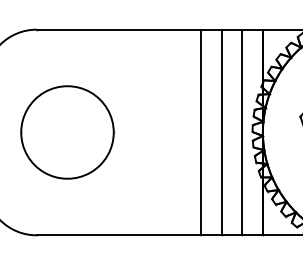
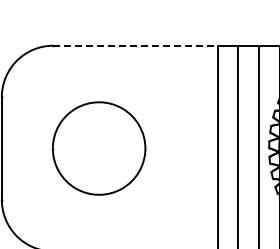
line: (119, 29) -> (136, 45), solid -> dashed
part: (67, 132) -> (99, 148), moved

